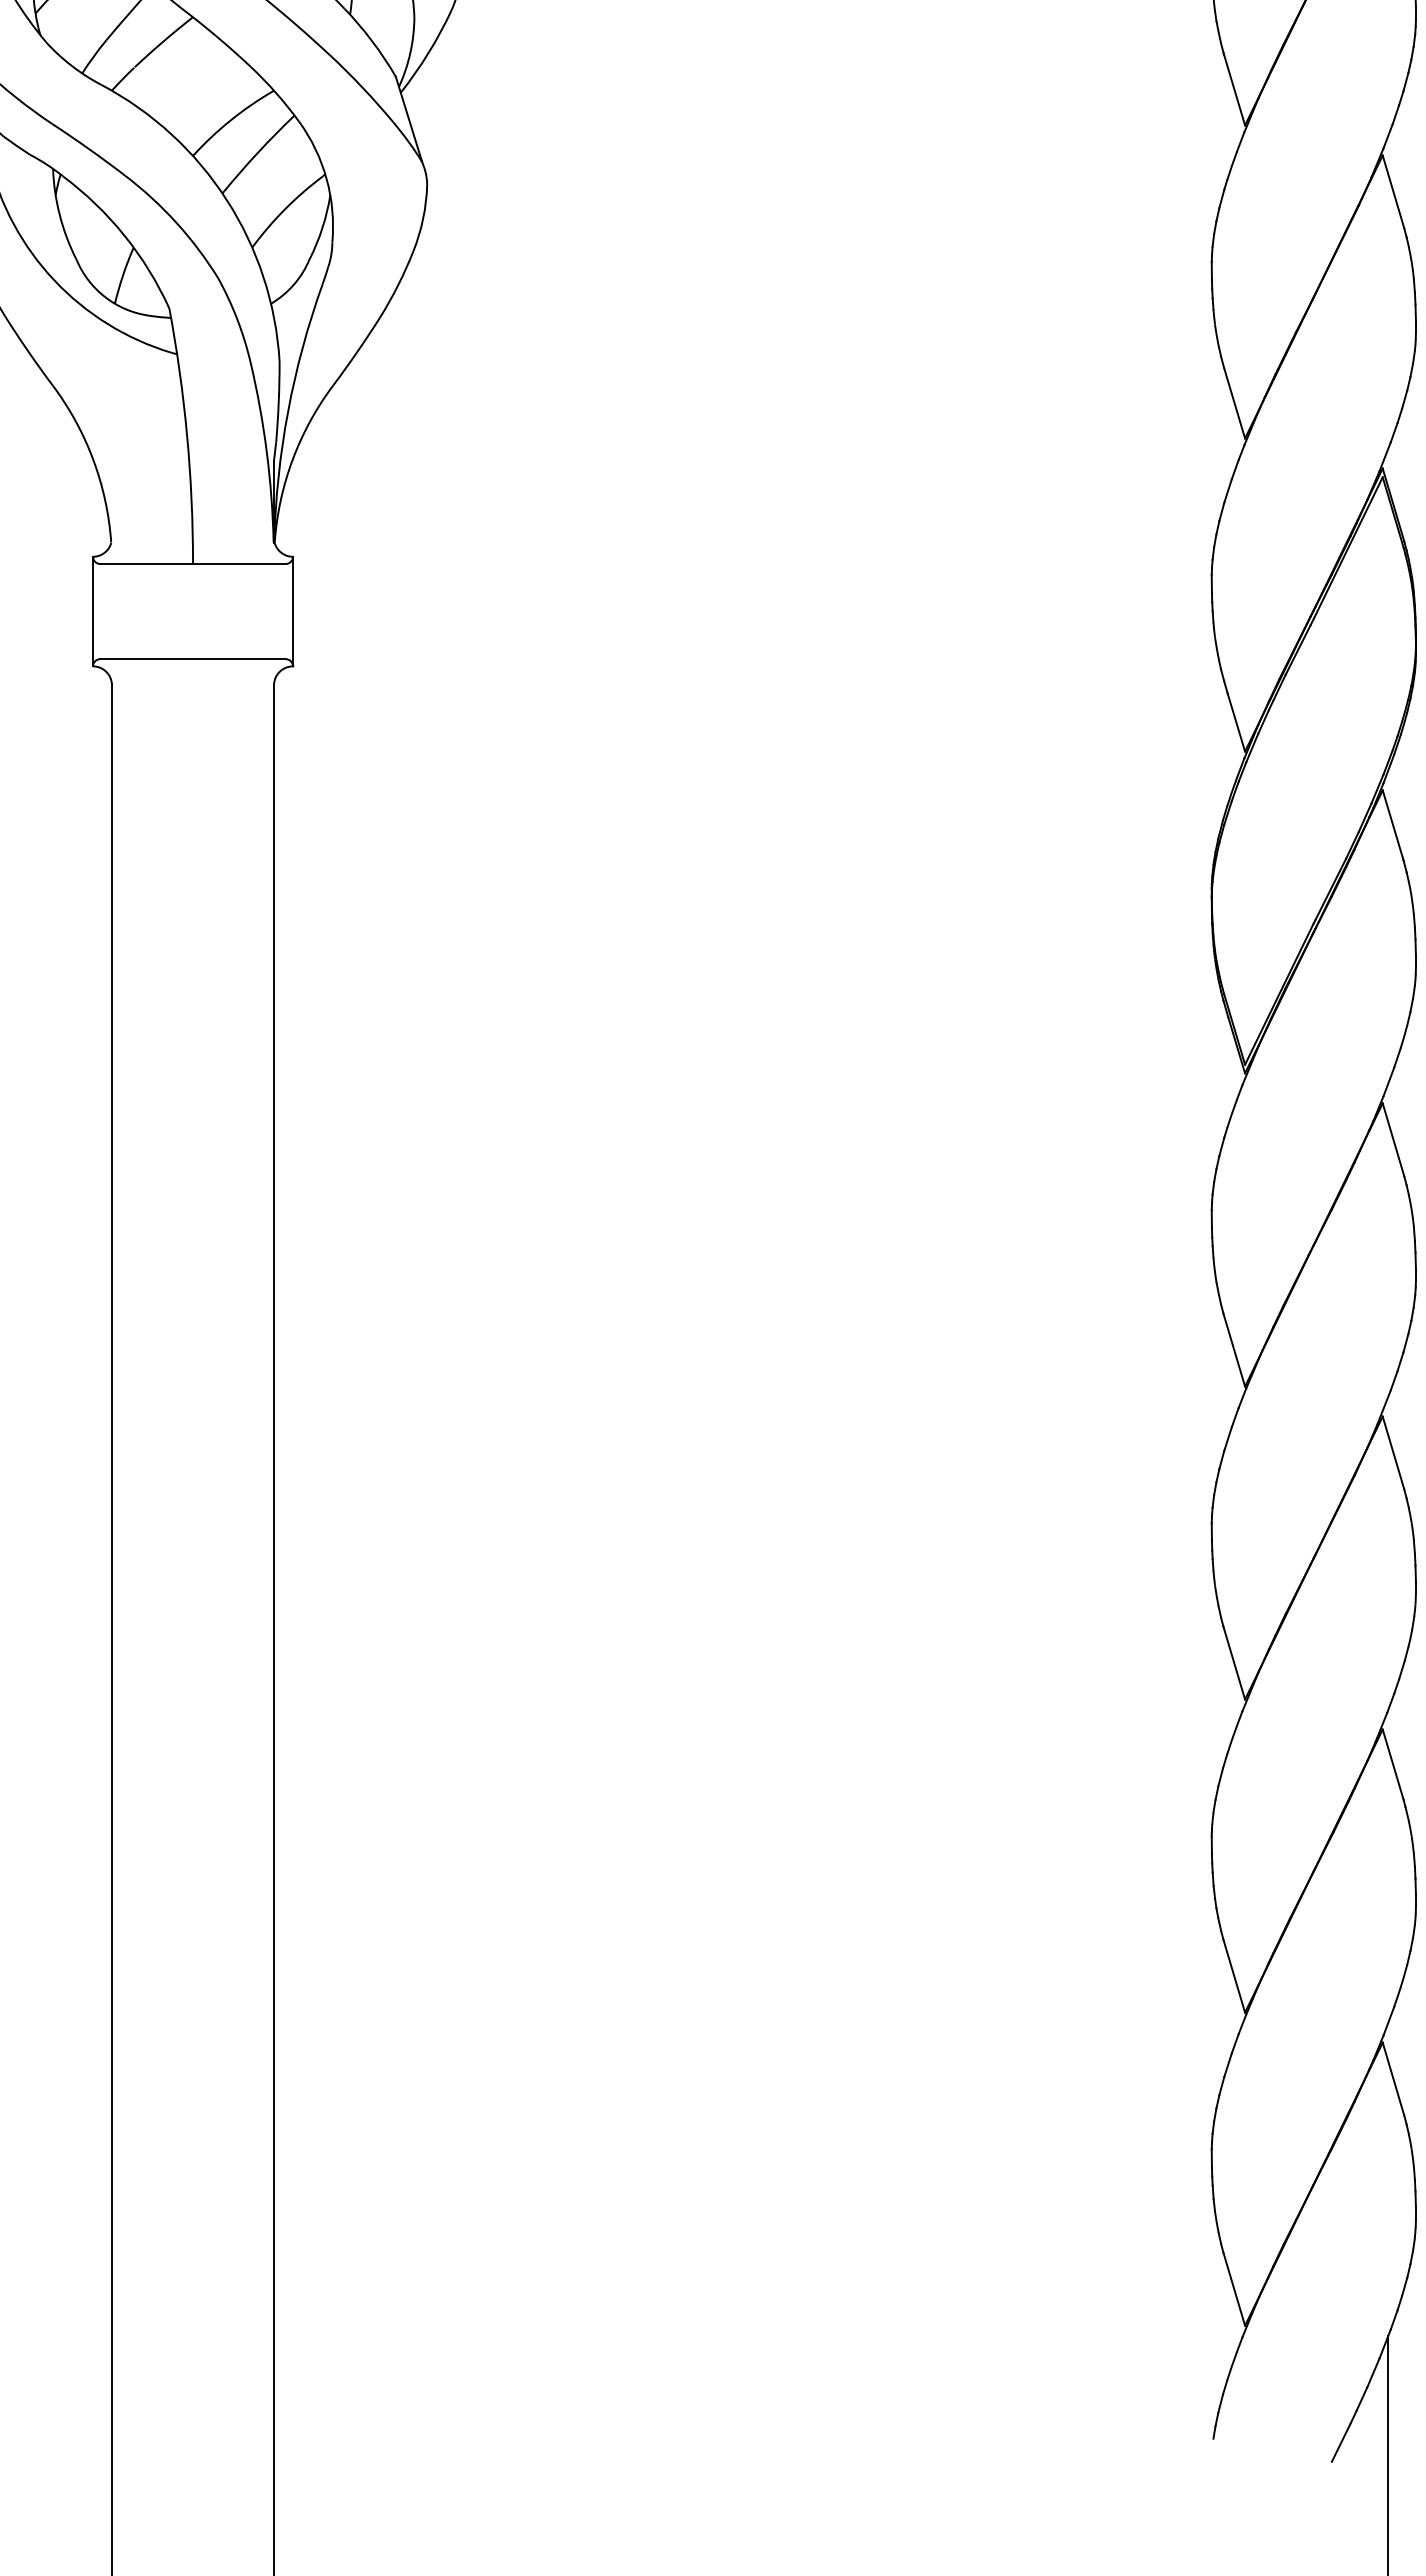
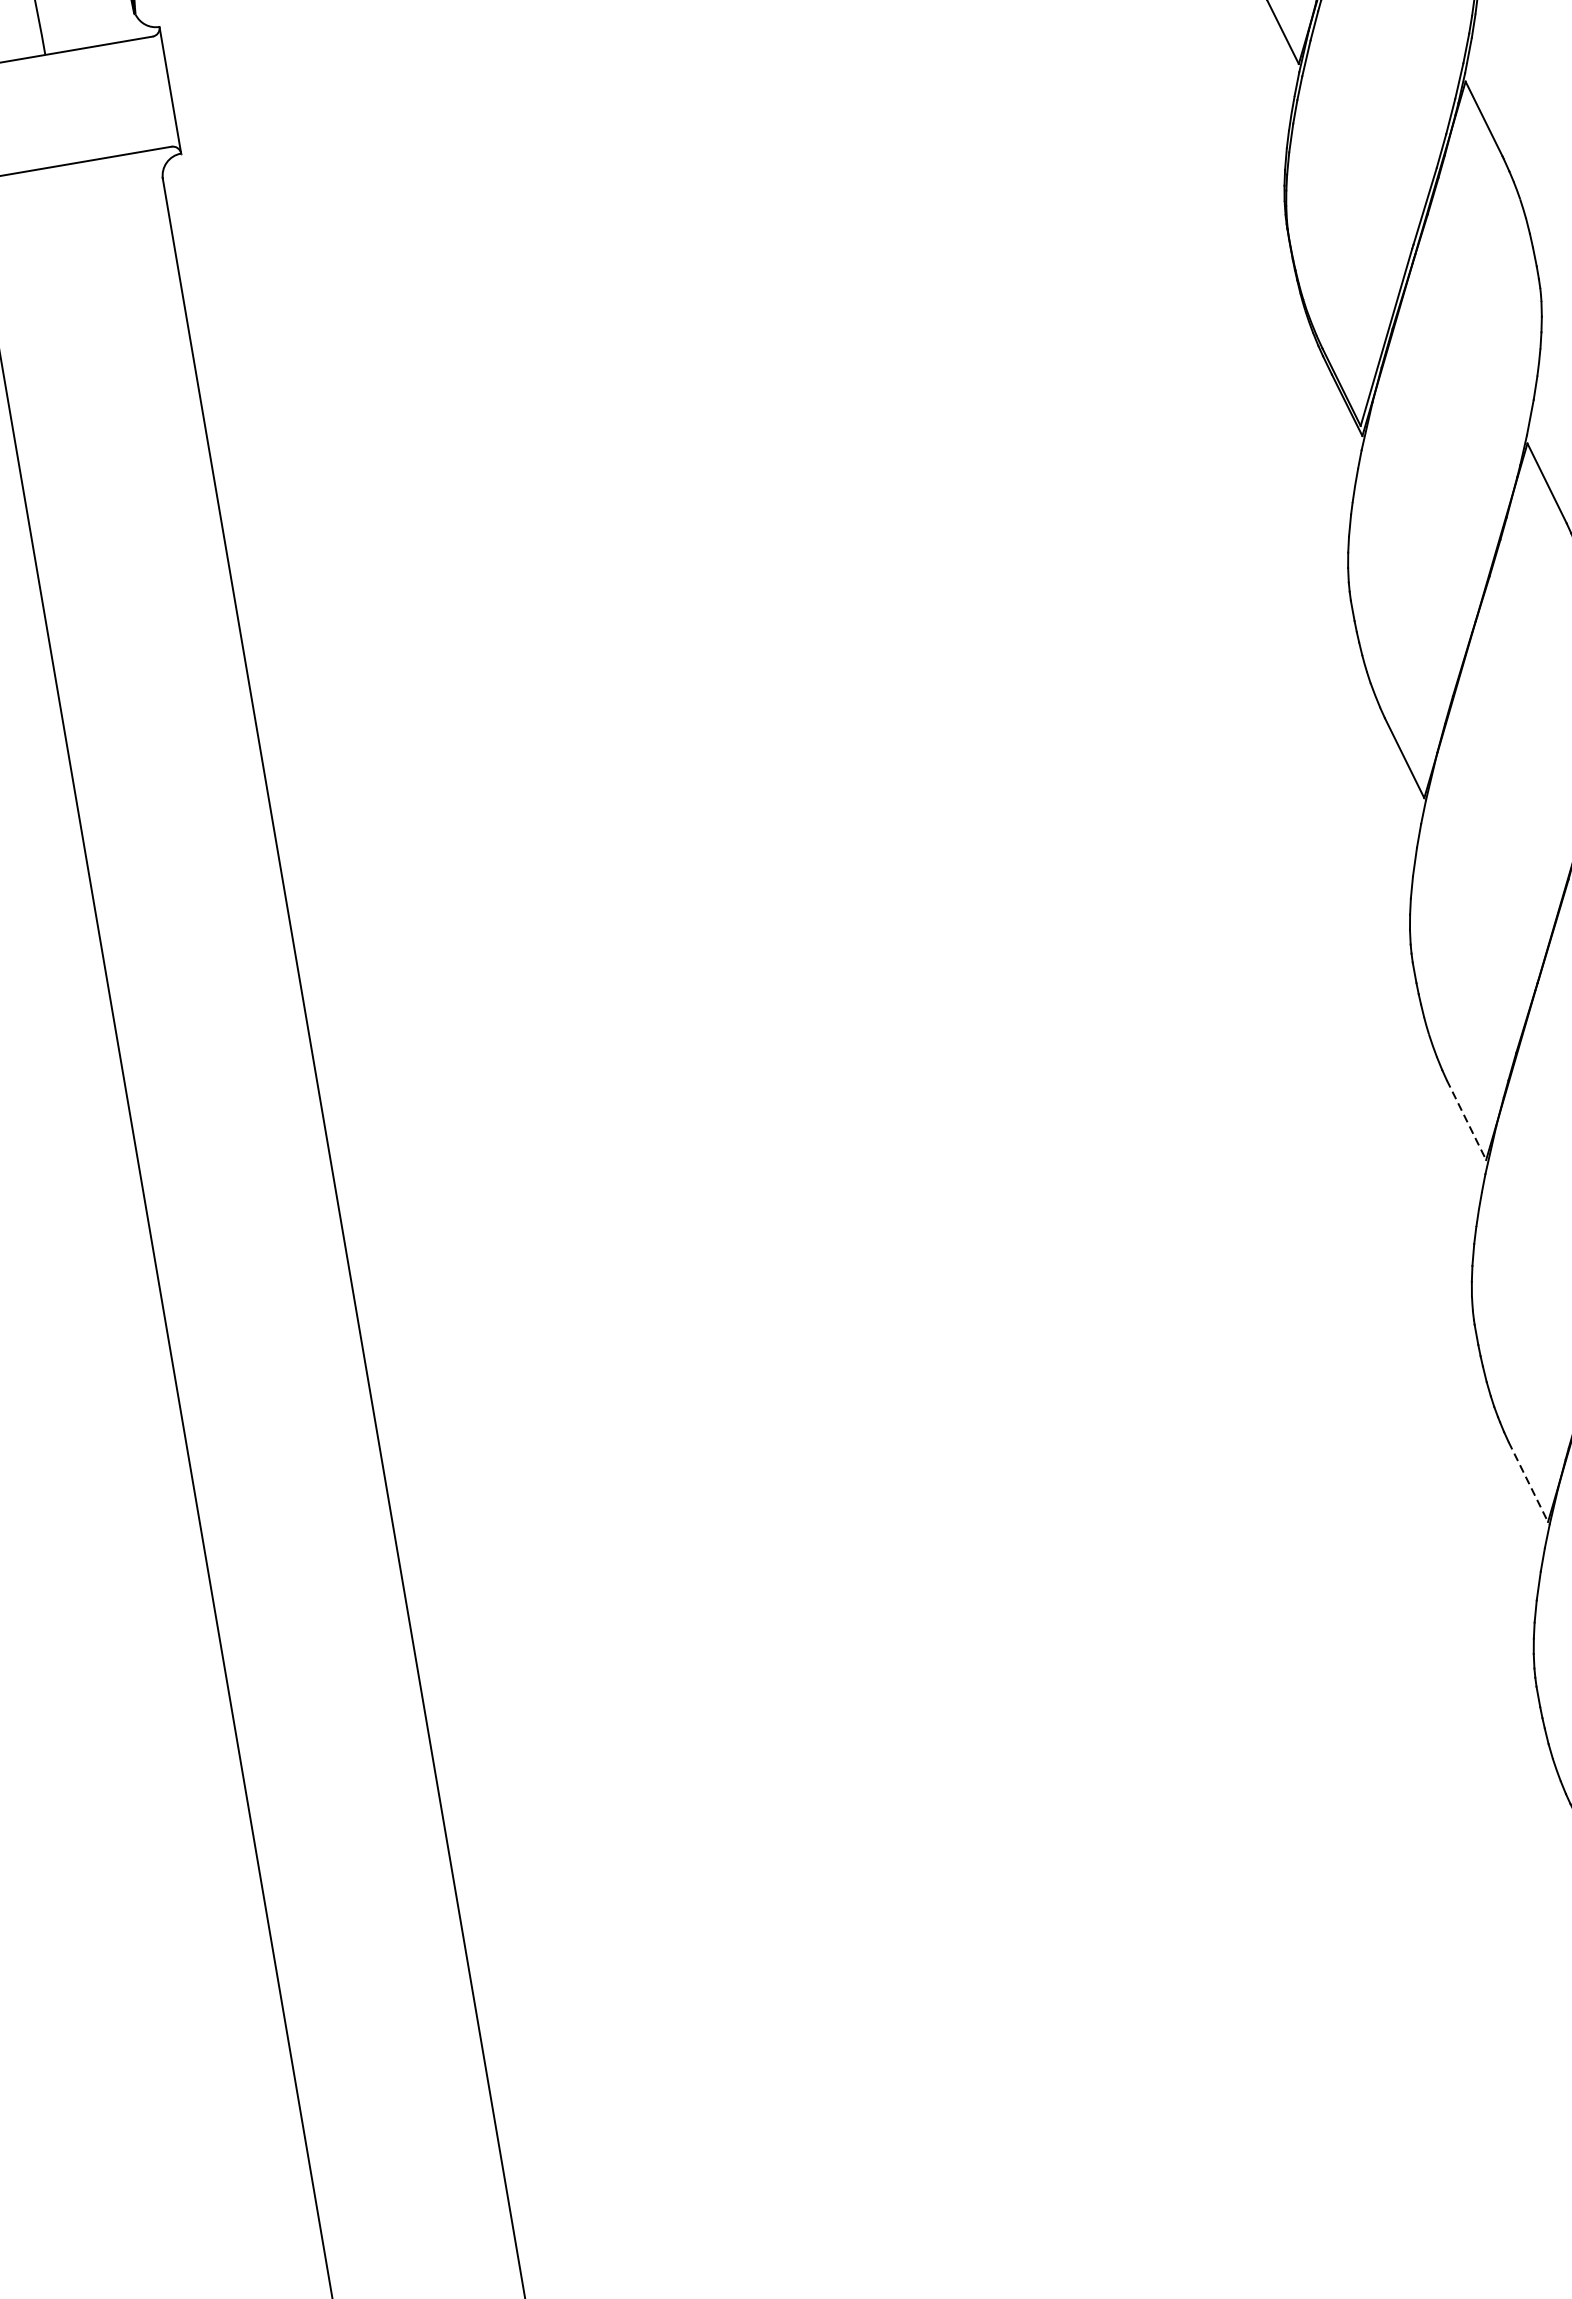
line: (1234, 1663) -> (1466, 1120), solid -> dashed
line: (1234, 1976) -> (1528, 1482), solid -> dashed

